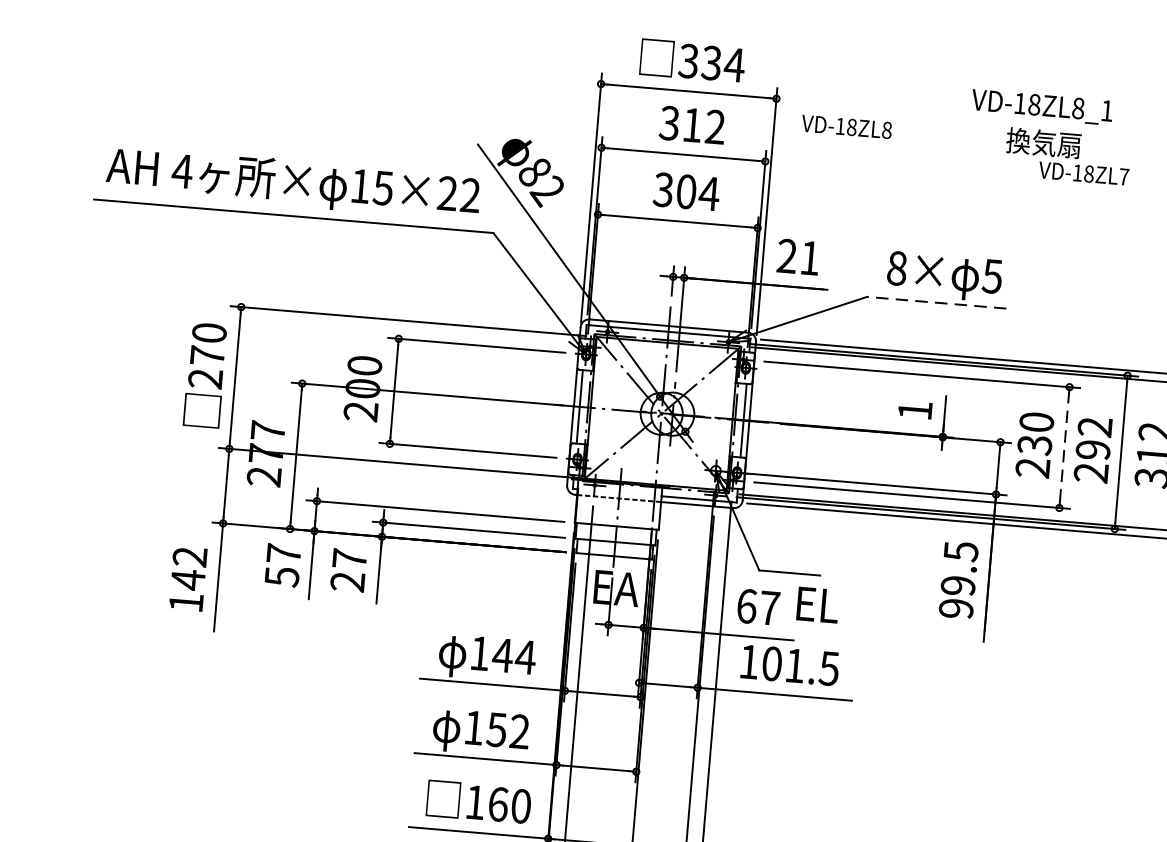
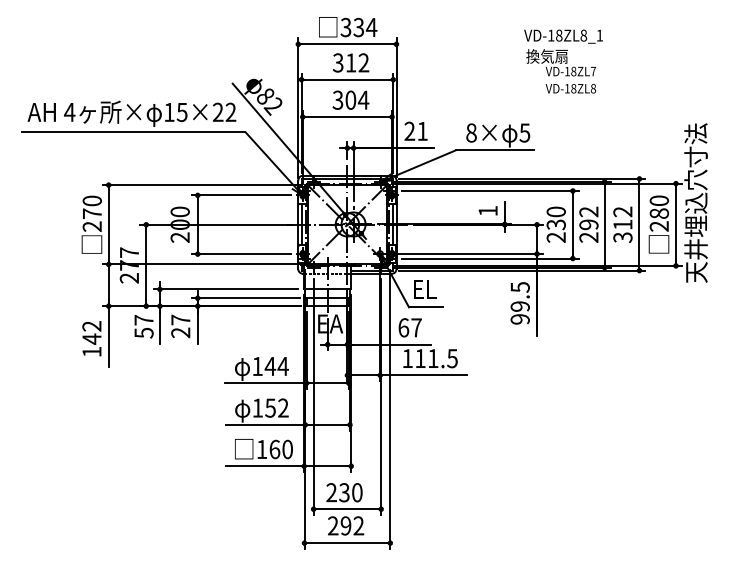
text: (1042, 106) -> (563, 36), moved
text: (846, 126) -> (570, 88), moved
line: (937, 303) -> (495, 150), dashed -> solid
line: (1063, 447) -> (572, 224), dashed -> solid
text: (818, 604) -> (425, 289), moved
text: (772, 663) -> (420, 358), 101.5 -> 111.5

